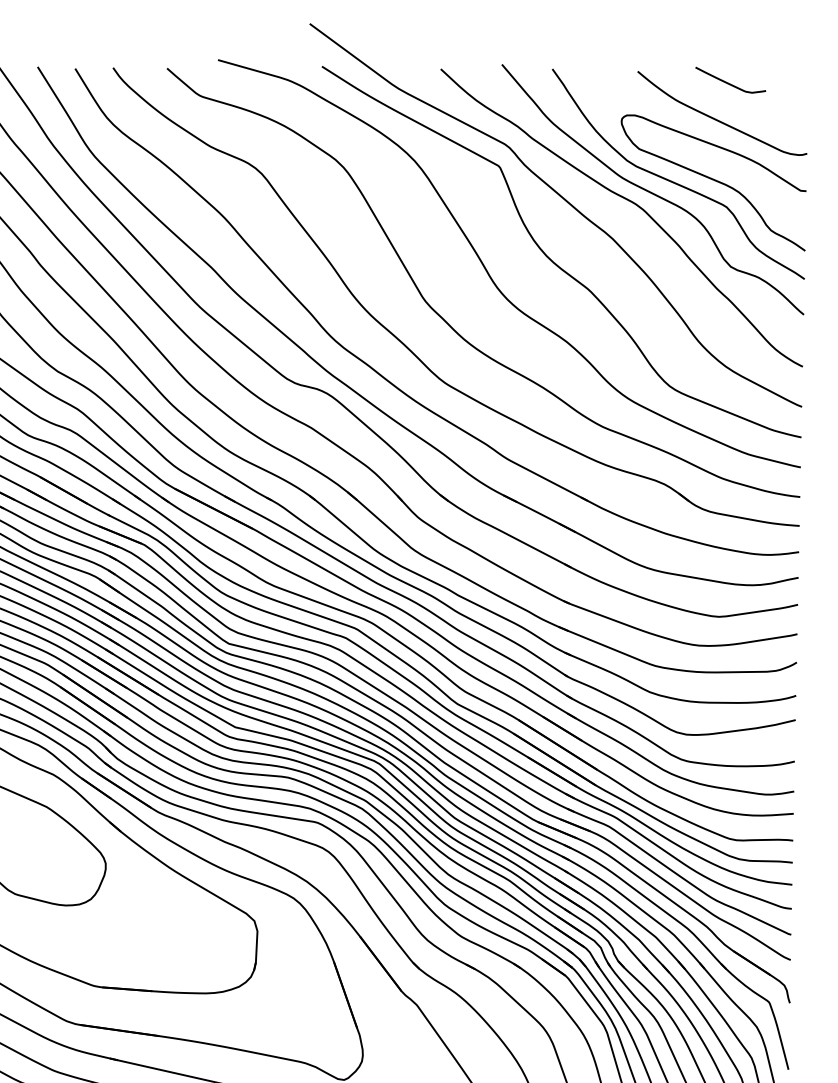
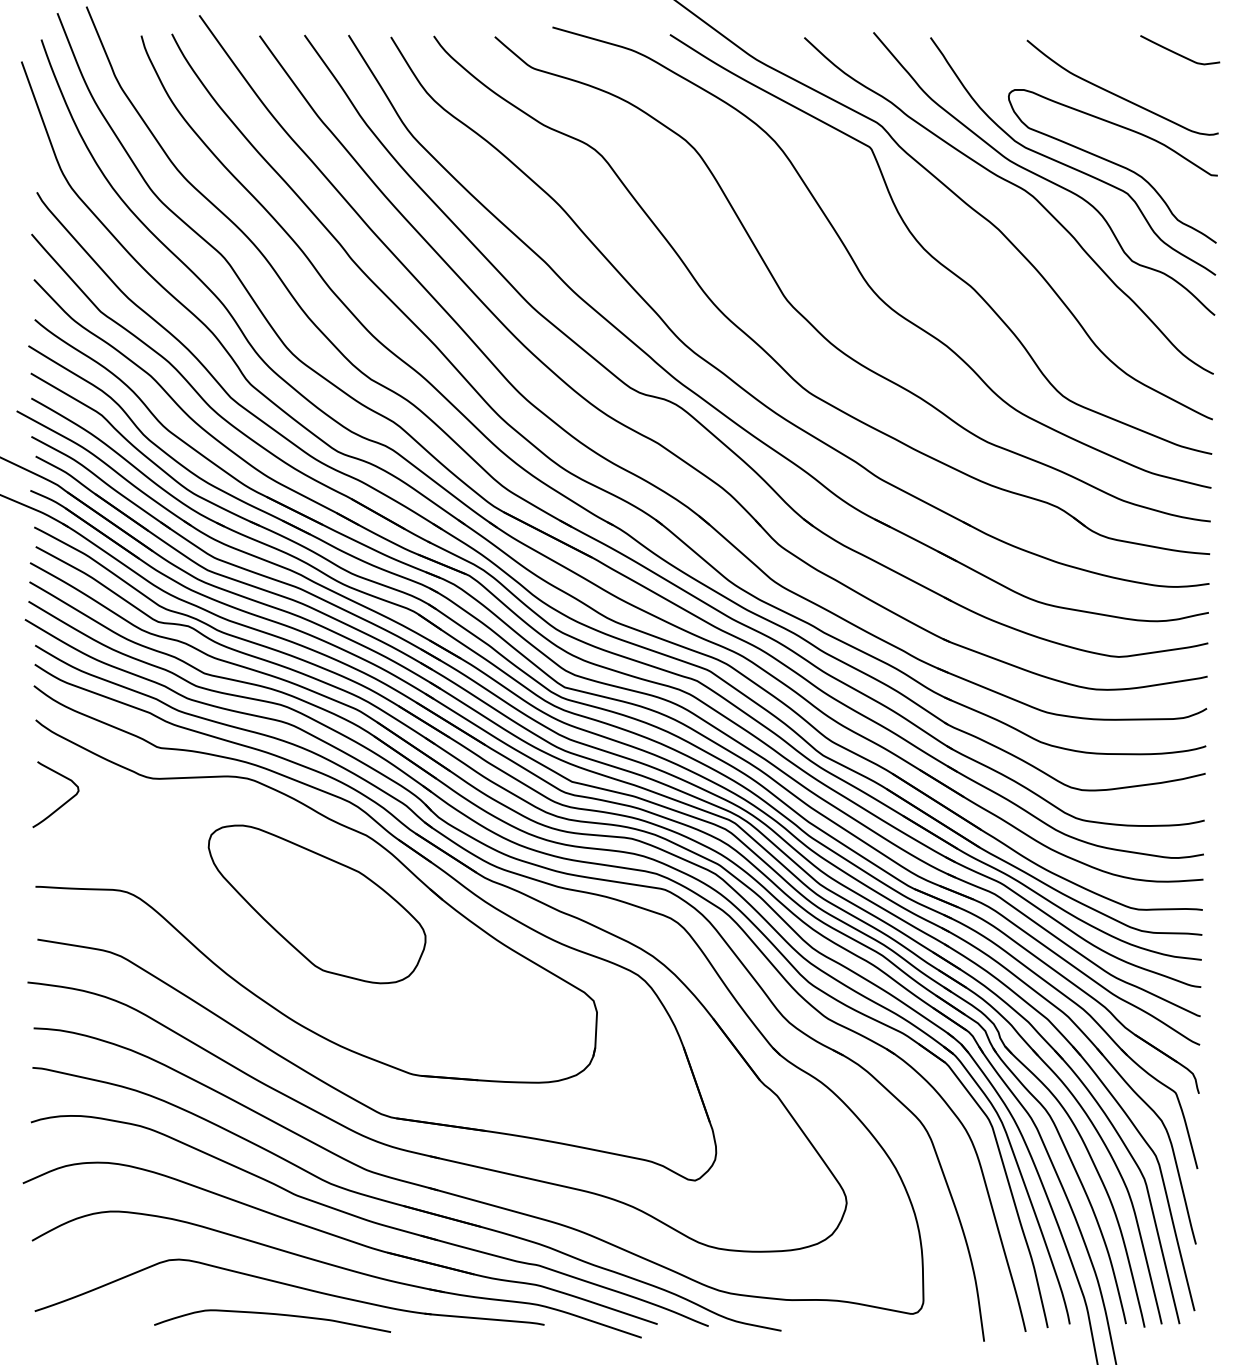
curve: (729, 83) -> (1178, 53), moved

